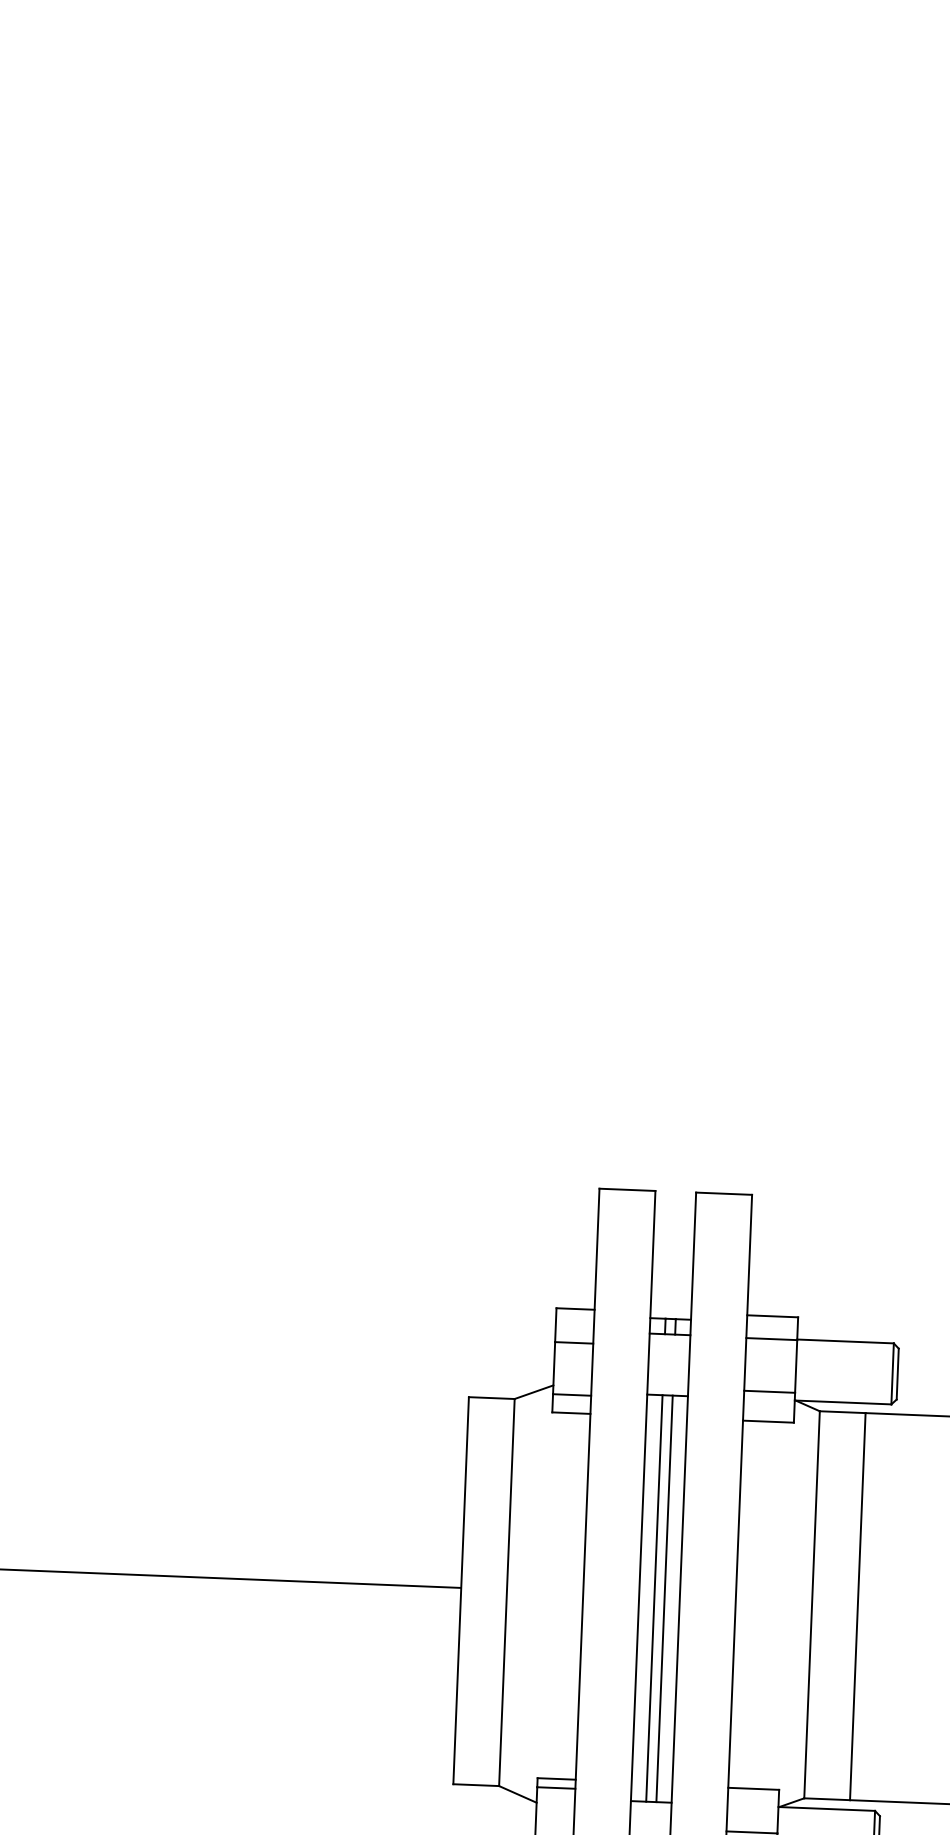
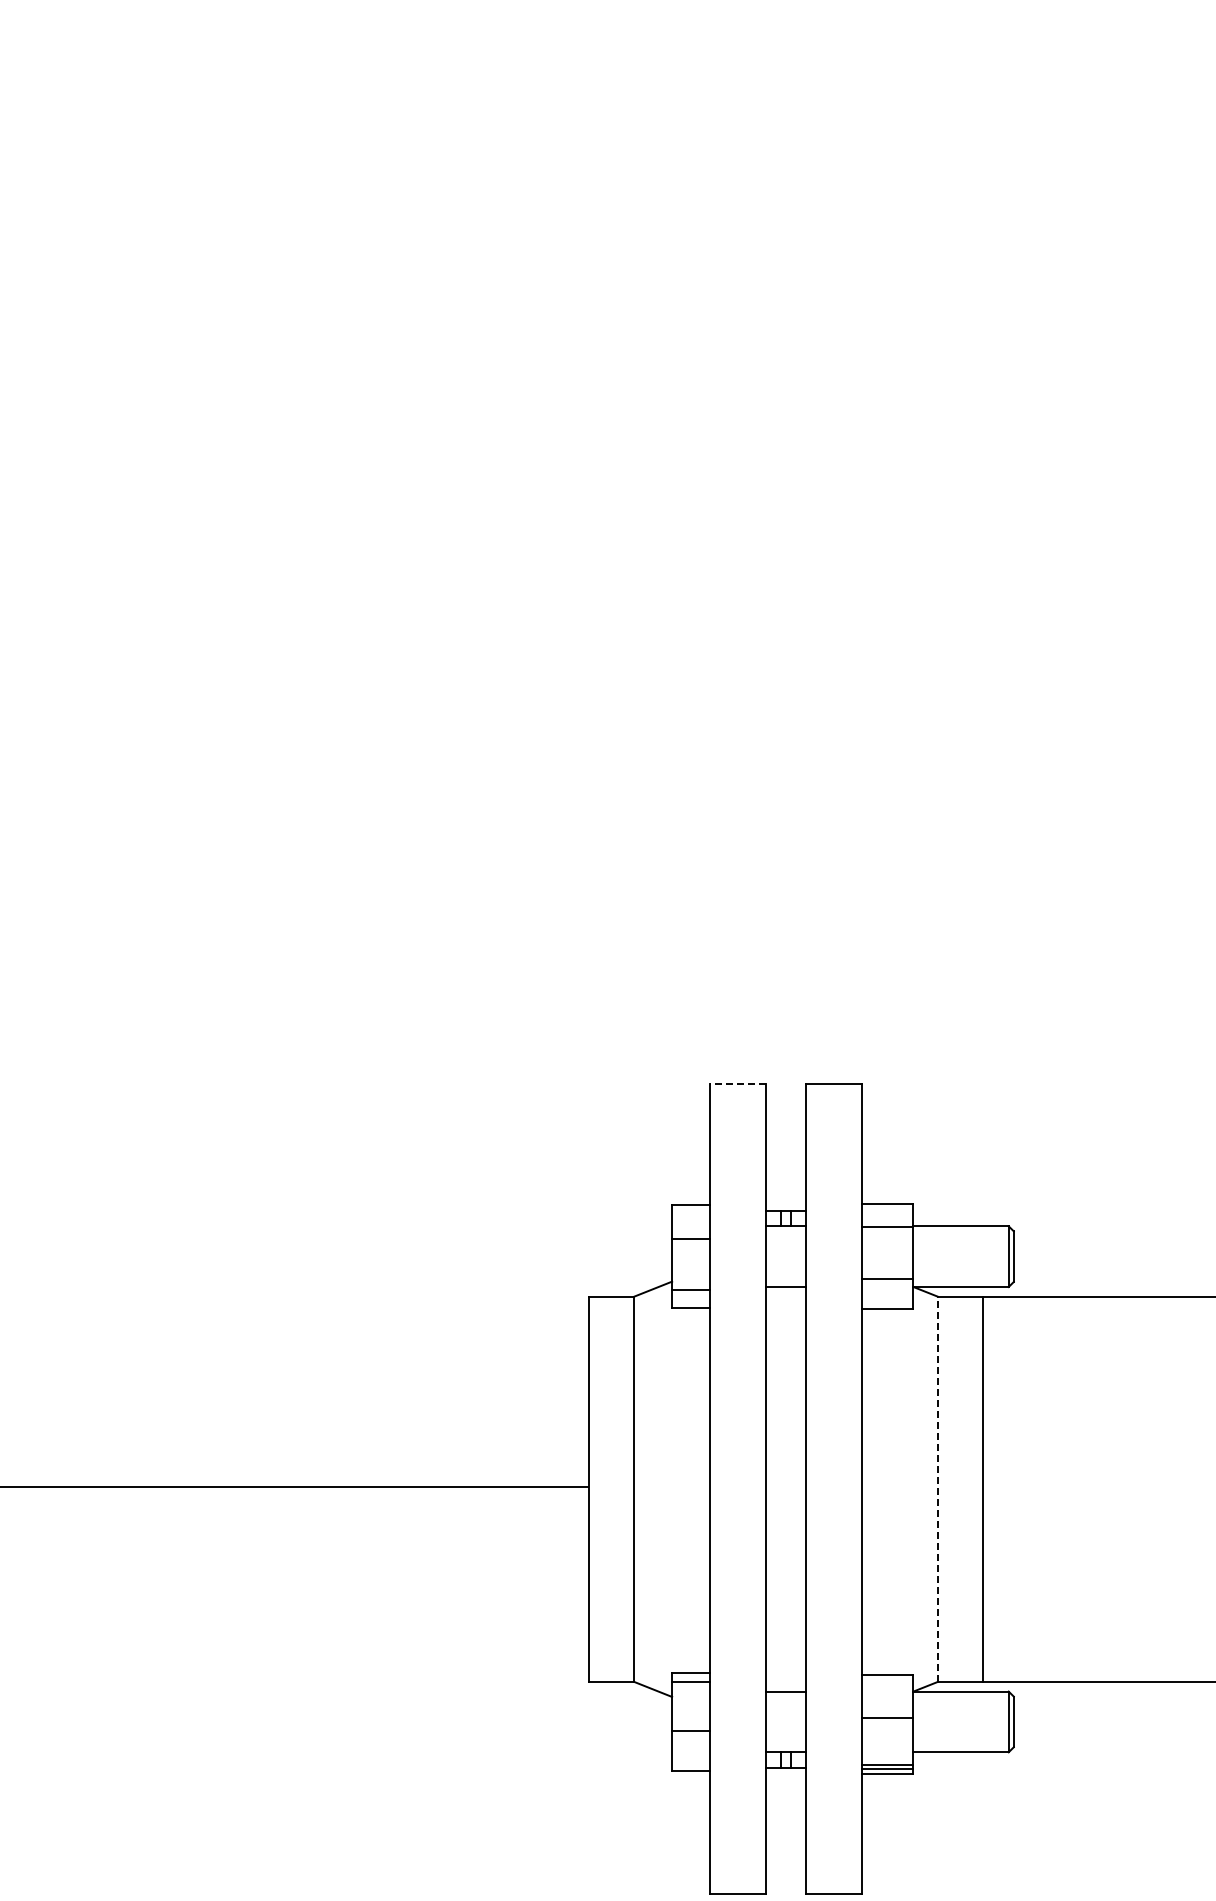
line: (627, 1189) -> (737, 1084), solid -> dashed
line: (653, 1598) -> (780, 1489), removed
line: (664, 1599) -> (791, 1489), removed
line: (811, 1604) -> (937, 1489), solid -> dashed

